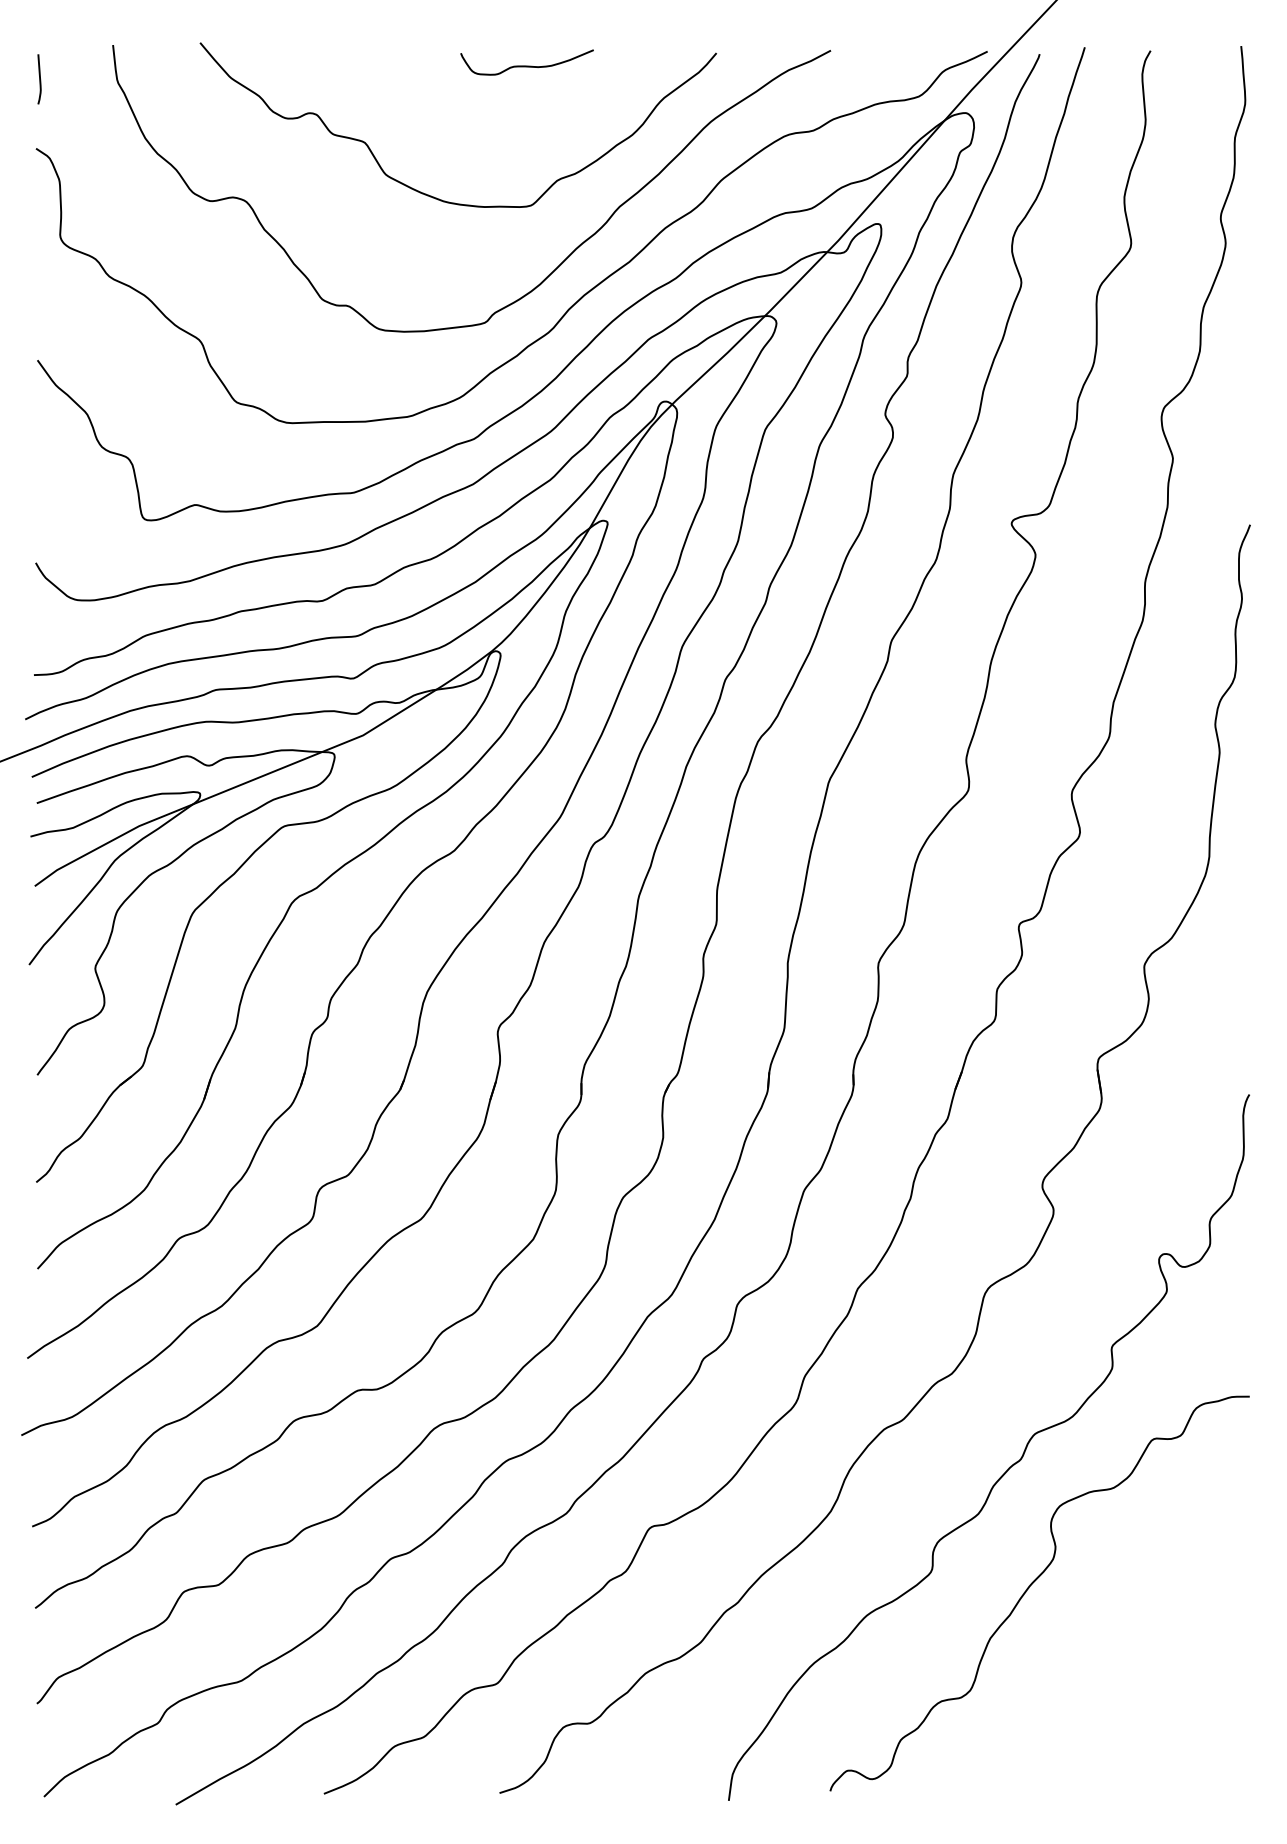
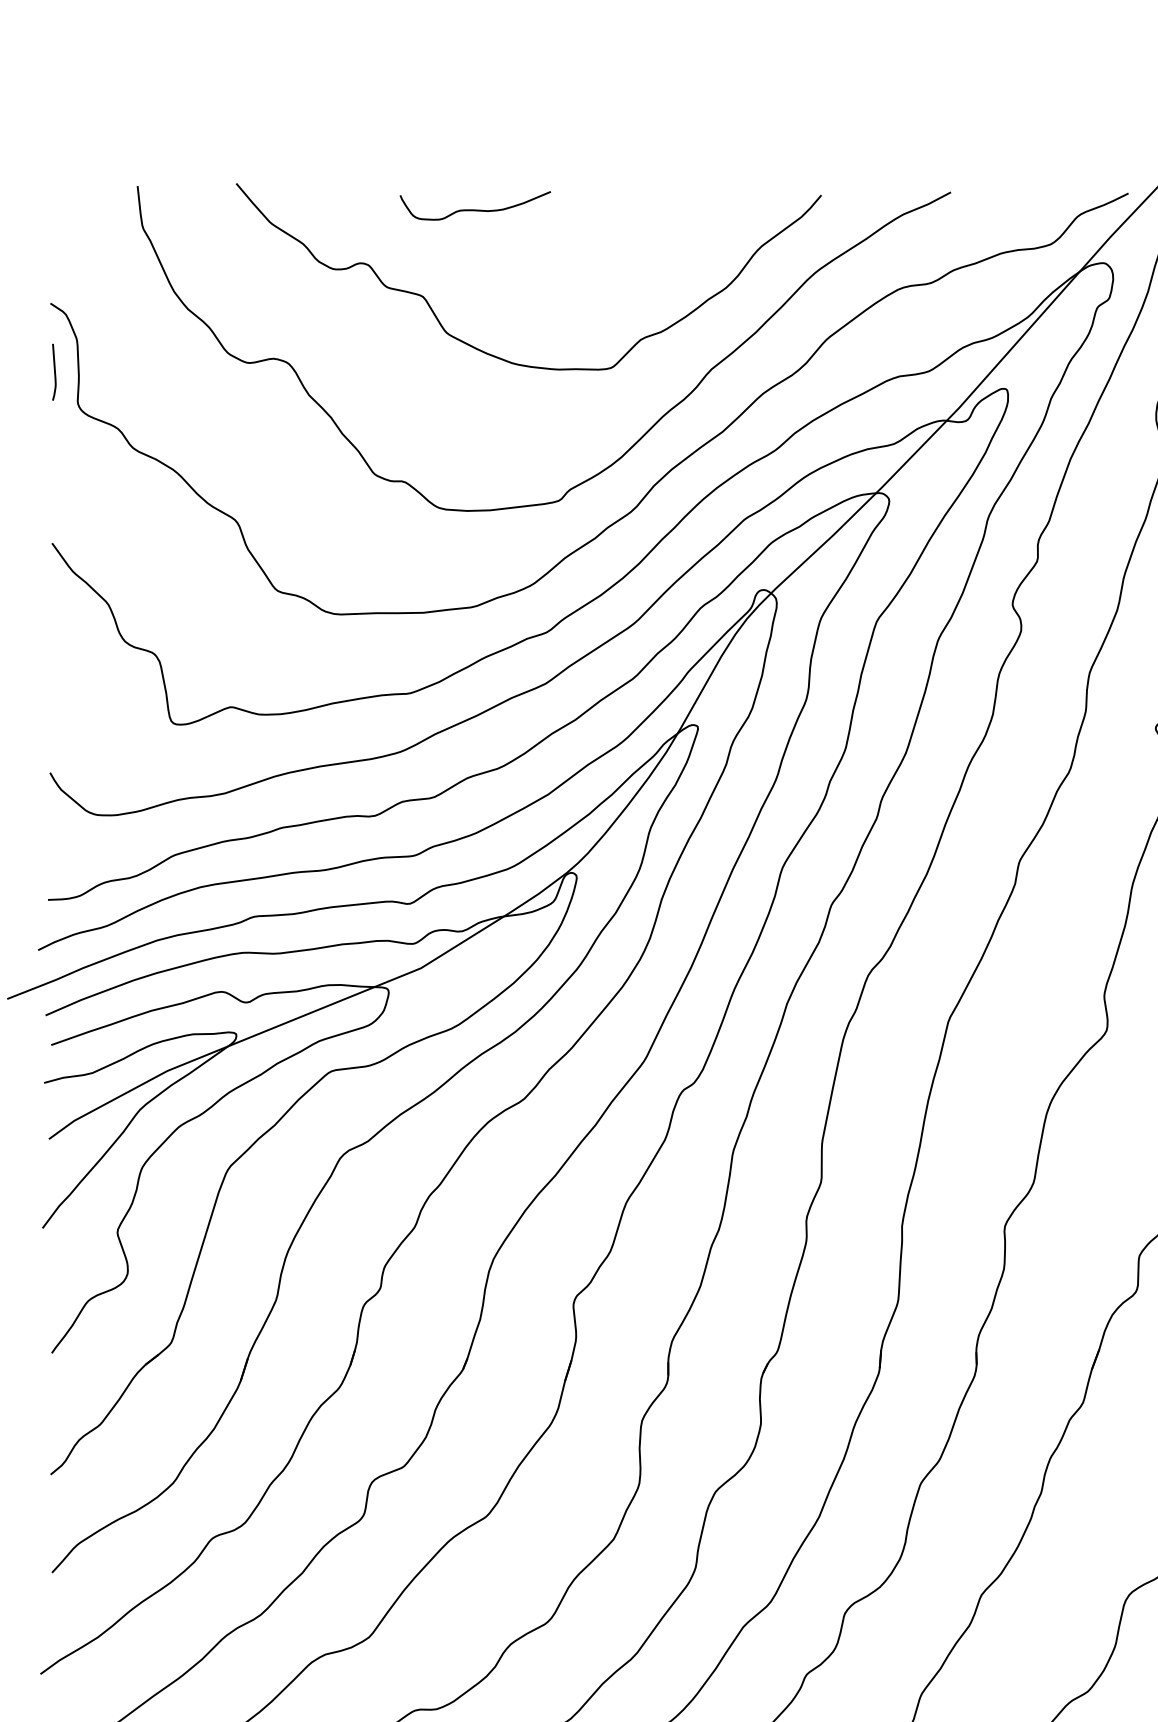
curve: (526, 65) -> (474, 209), moved
curve: (39, 79) -> (54, 372), moved

